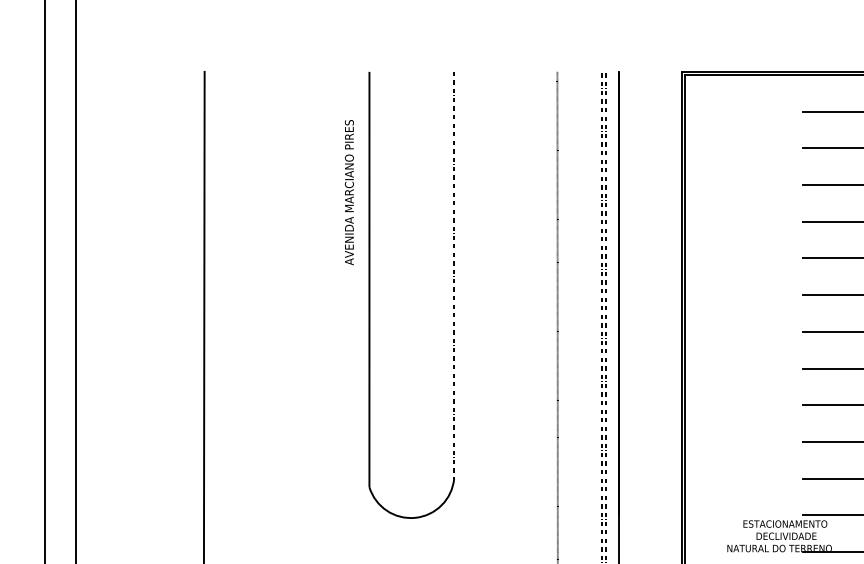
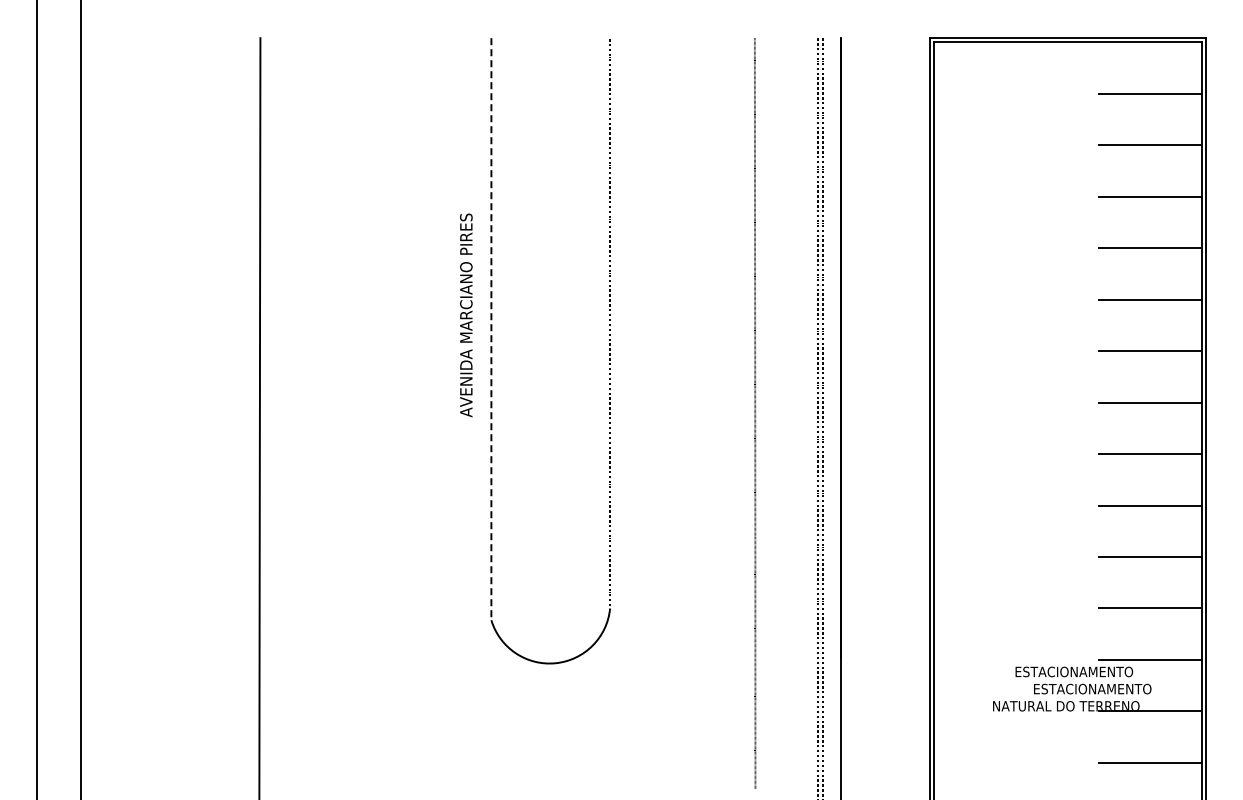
text: (349, 192) -> (466, 315), moved
line: (369, 279) -> (491, 329), solid -> dashed
text: (799, 535) -> (1093, 688), DECLIVIDADE -> ESTACIONAMENTO

